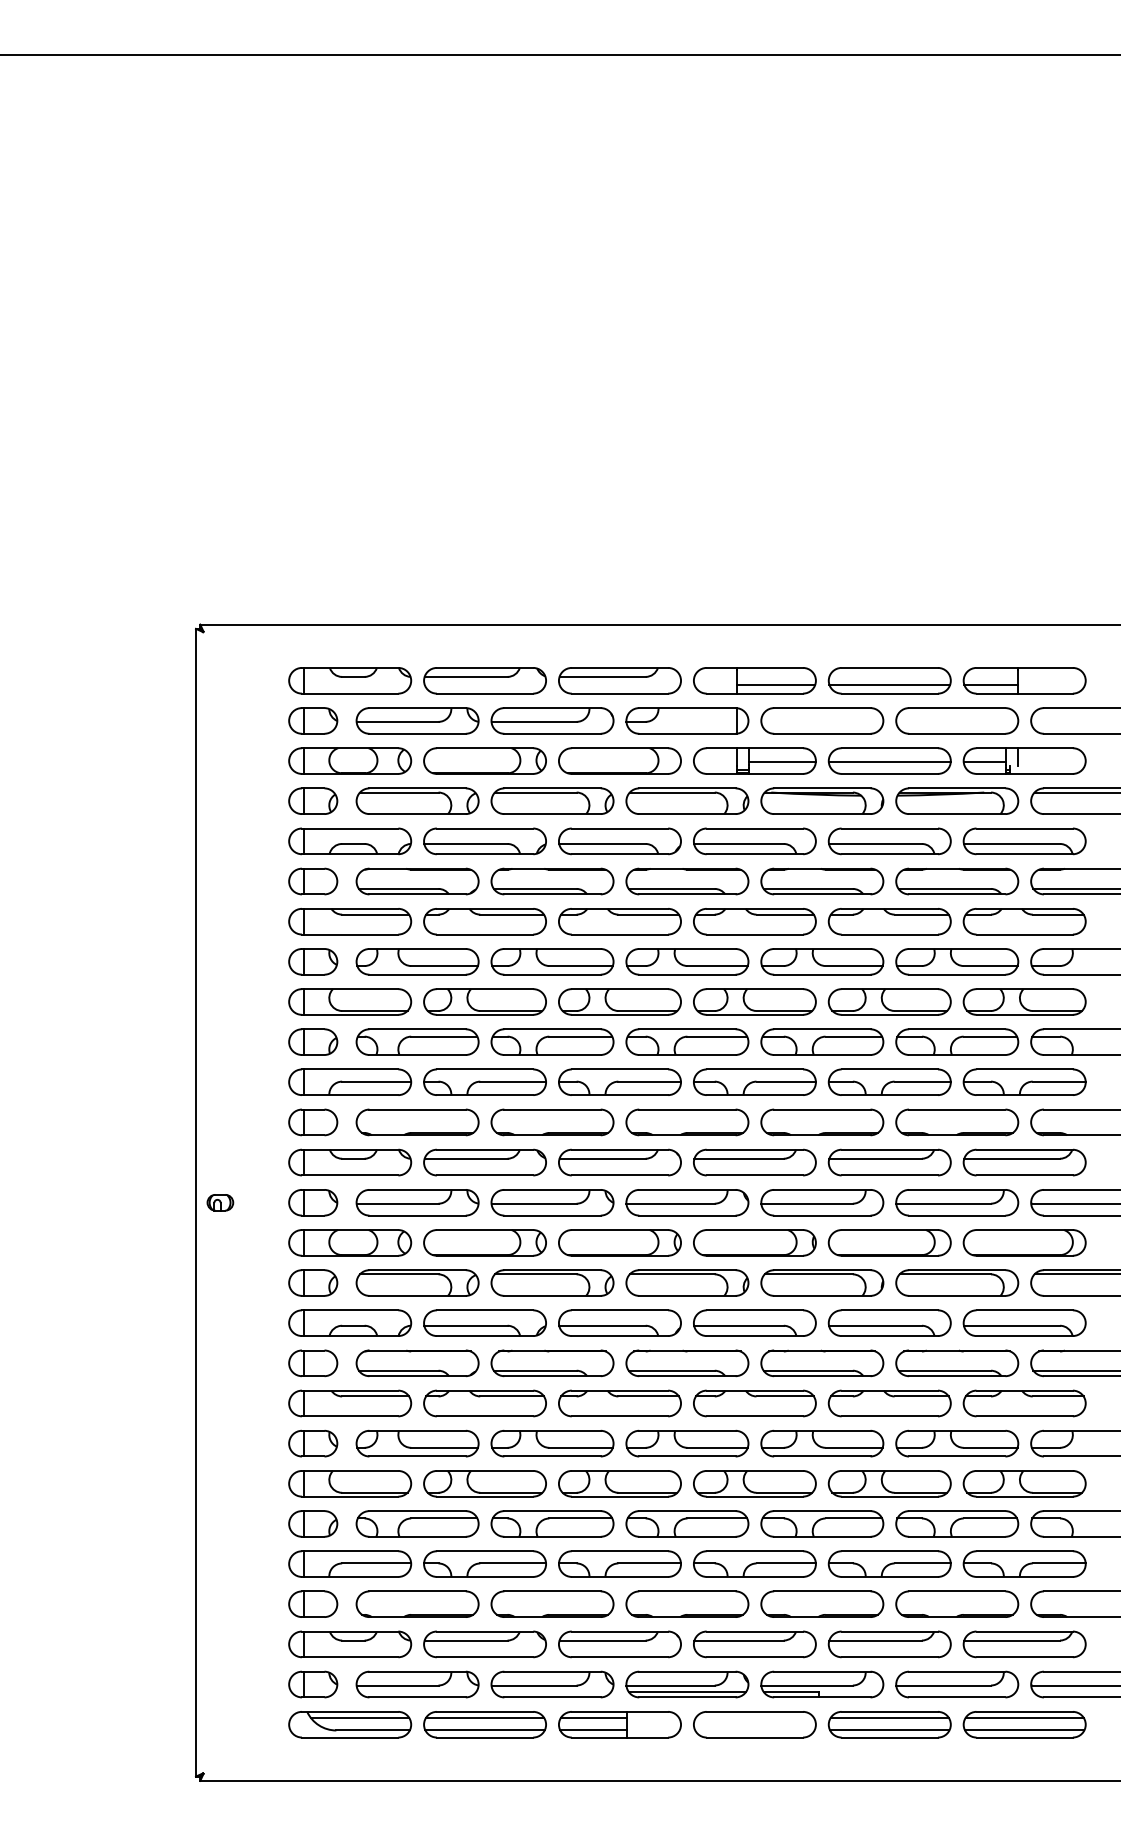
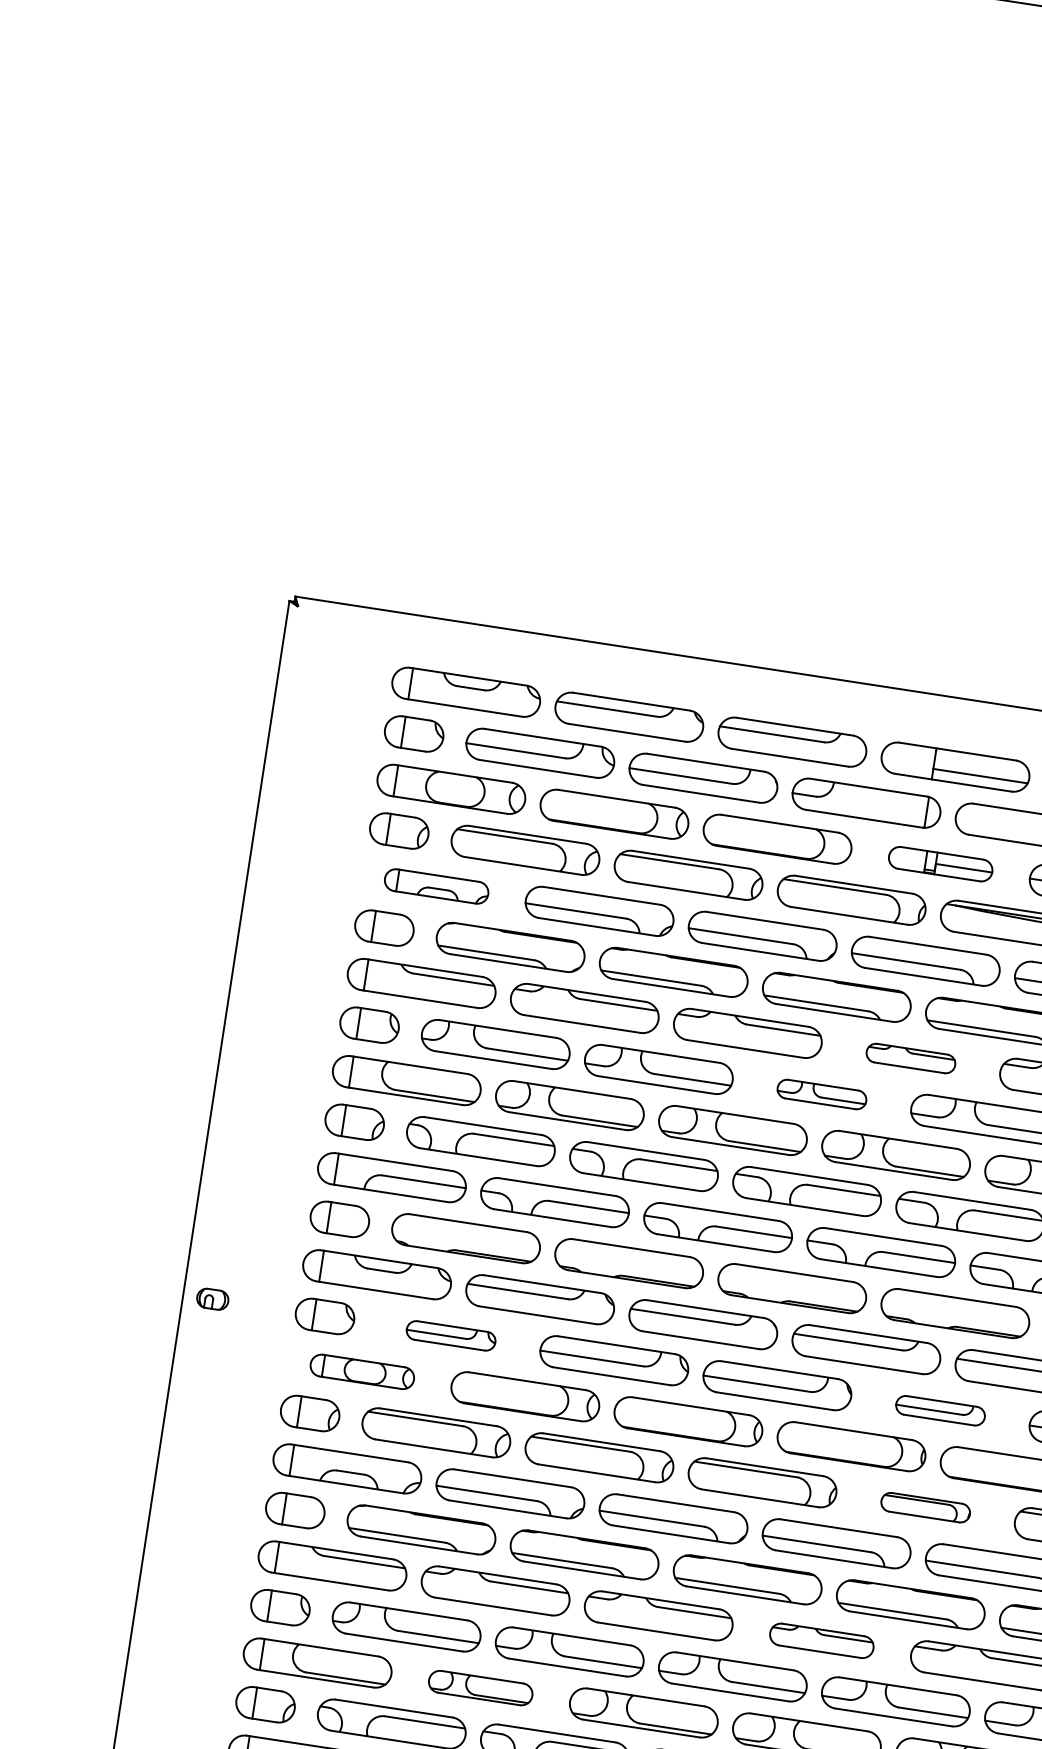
part: (754, 760) -> (940, 863), size x0.7
part: (350, 841) -> (436, 886), size x0.7
part: (754, 921) -> (910, 1058), size x0.6
part: (687, 961) -> (822, 1094), size x0.6
part: (417, 1202) -> (451, 1335), size x0.6
part: (822, 1202) -> (940, 1410), size x0.6
part: (350, 1242) -> (362, 1371), size x0.7
part: (822, 1282) -> (925, 1507), size x0.6
part: (754, 1403) -> (821, 1640), size x0.7
part: (484, 1483) -> (480, 1687), size x0.7

